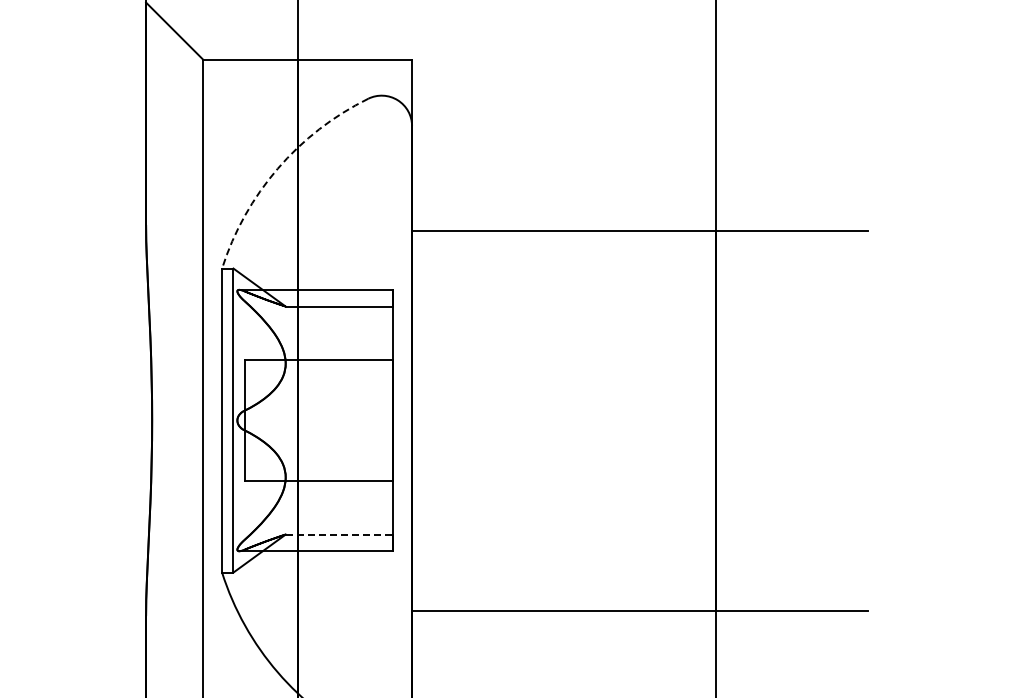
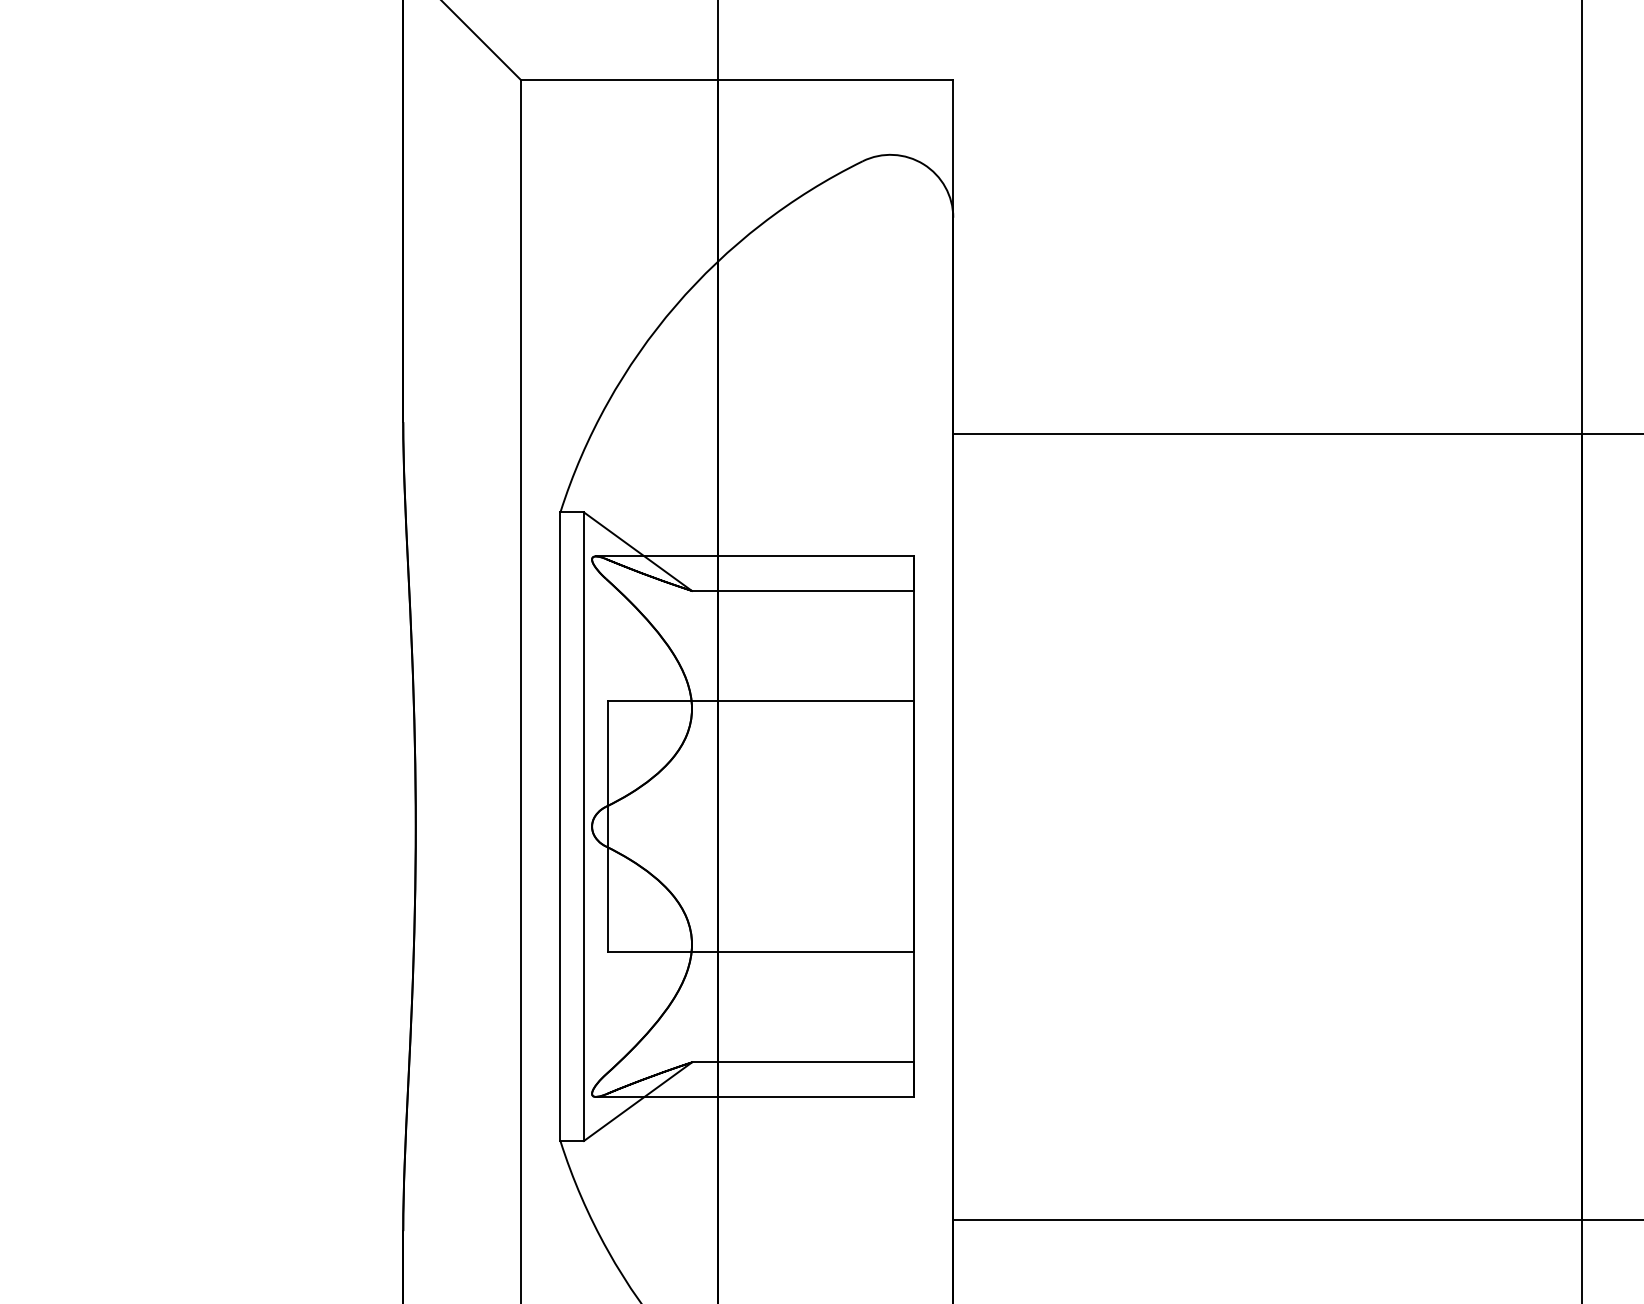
arc: (277, 168) -> (674, 305), dashed -> solid
line: (339, 534) -> (803, 1062), dashed -> solid

